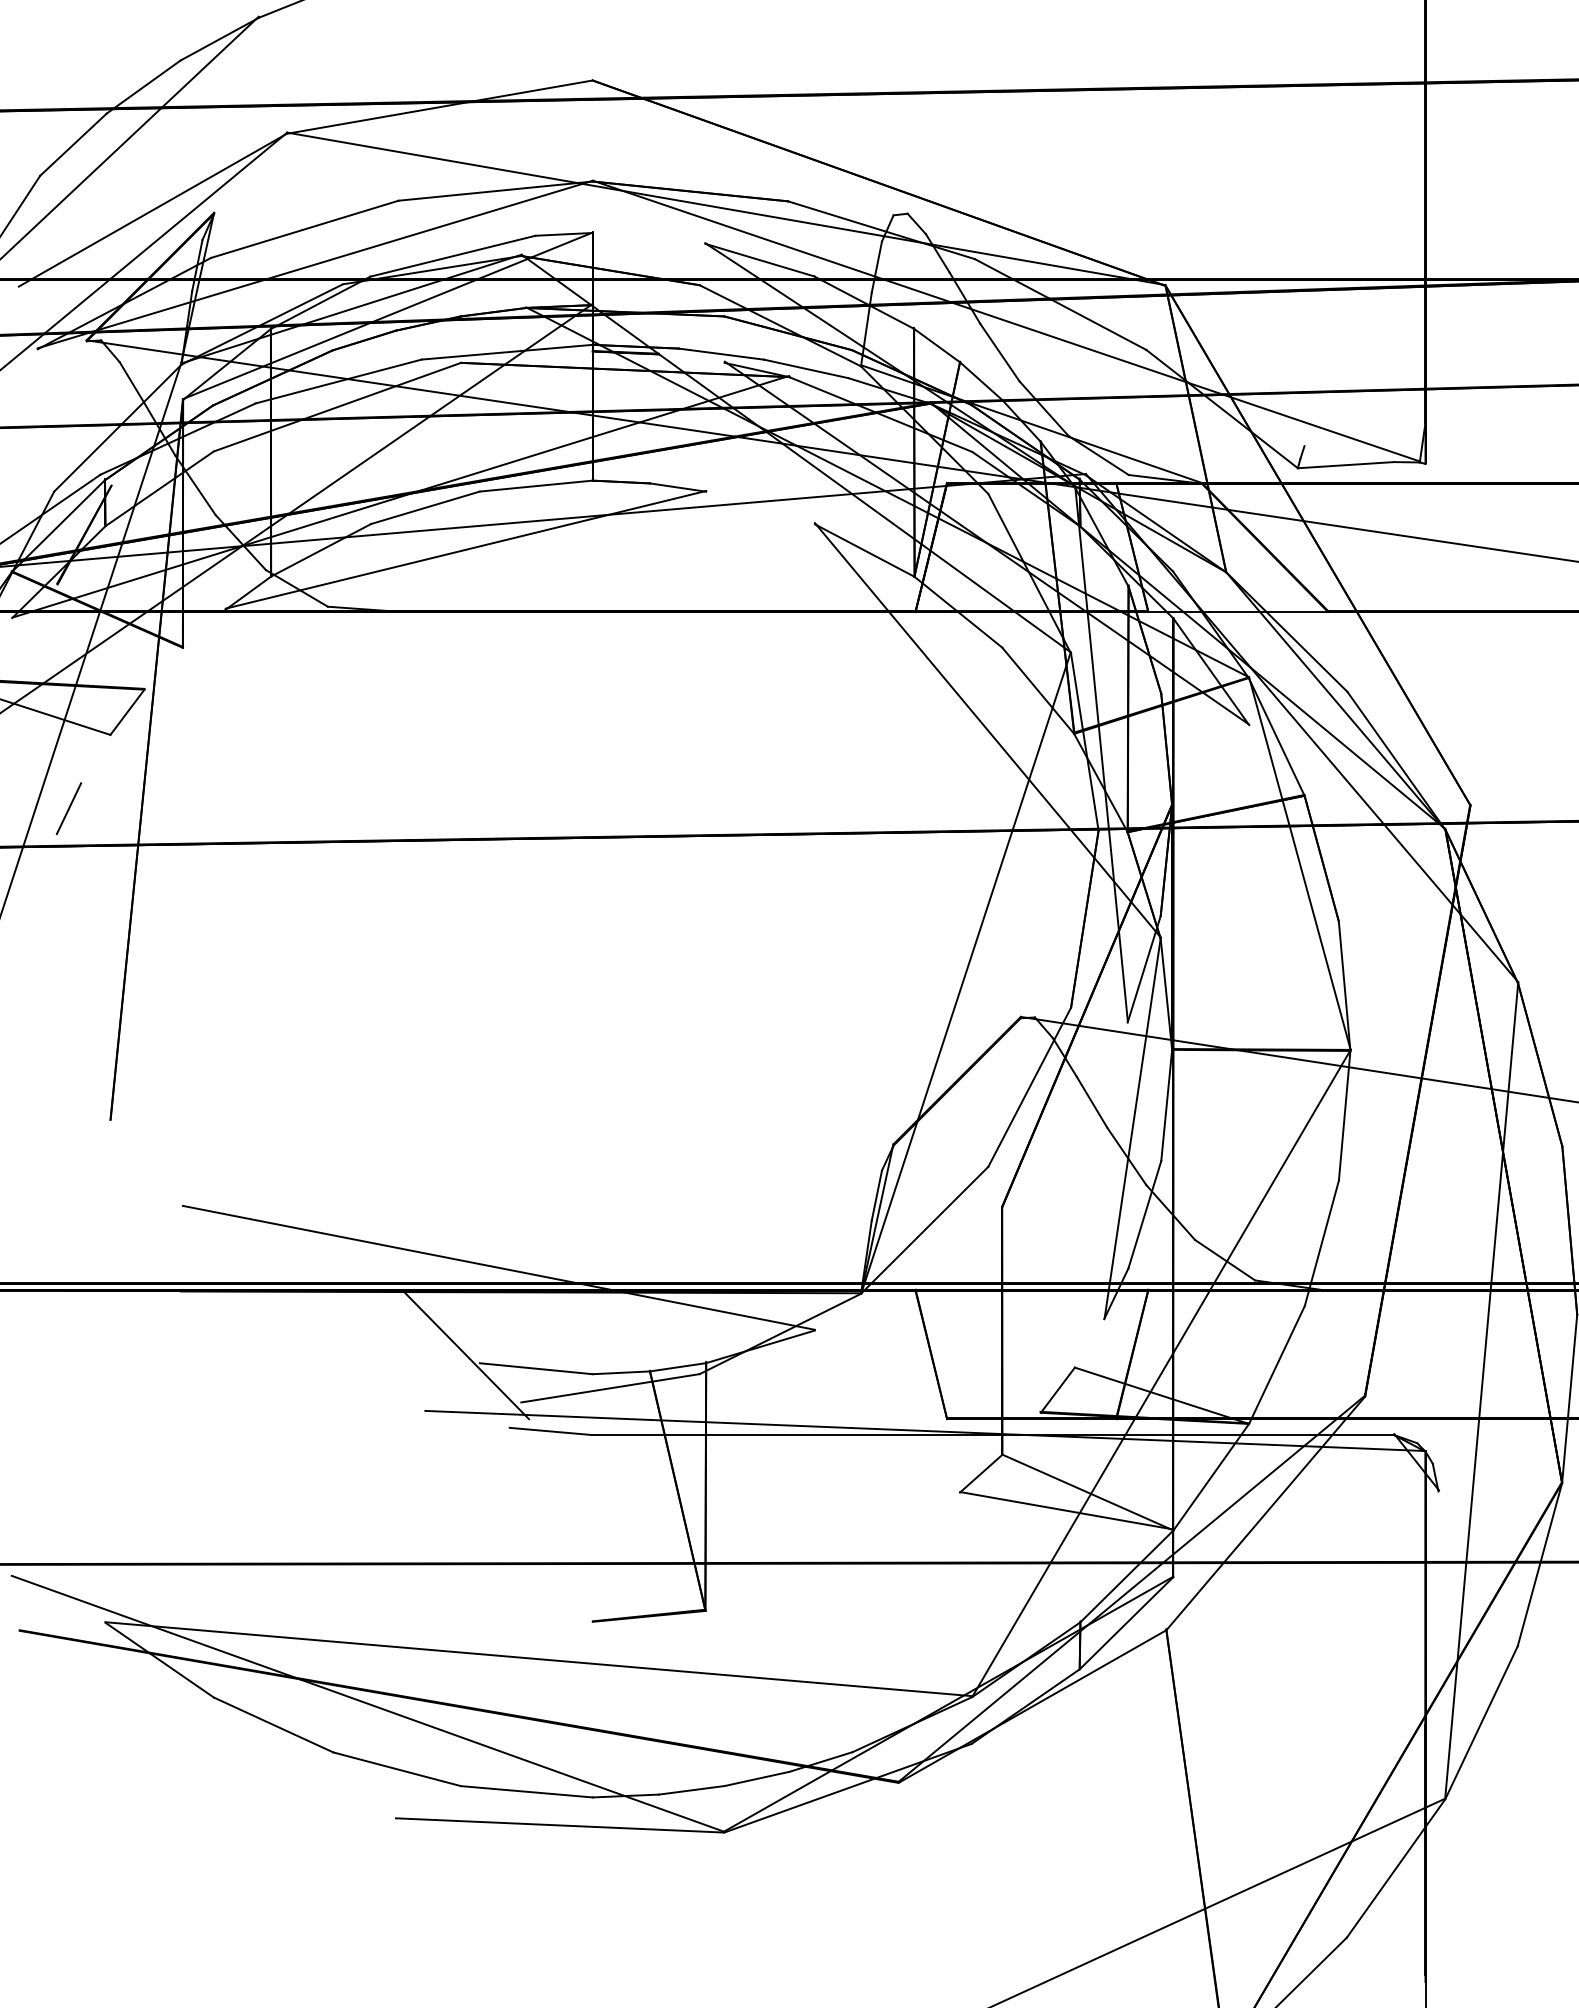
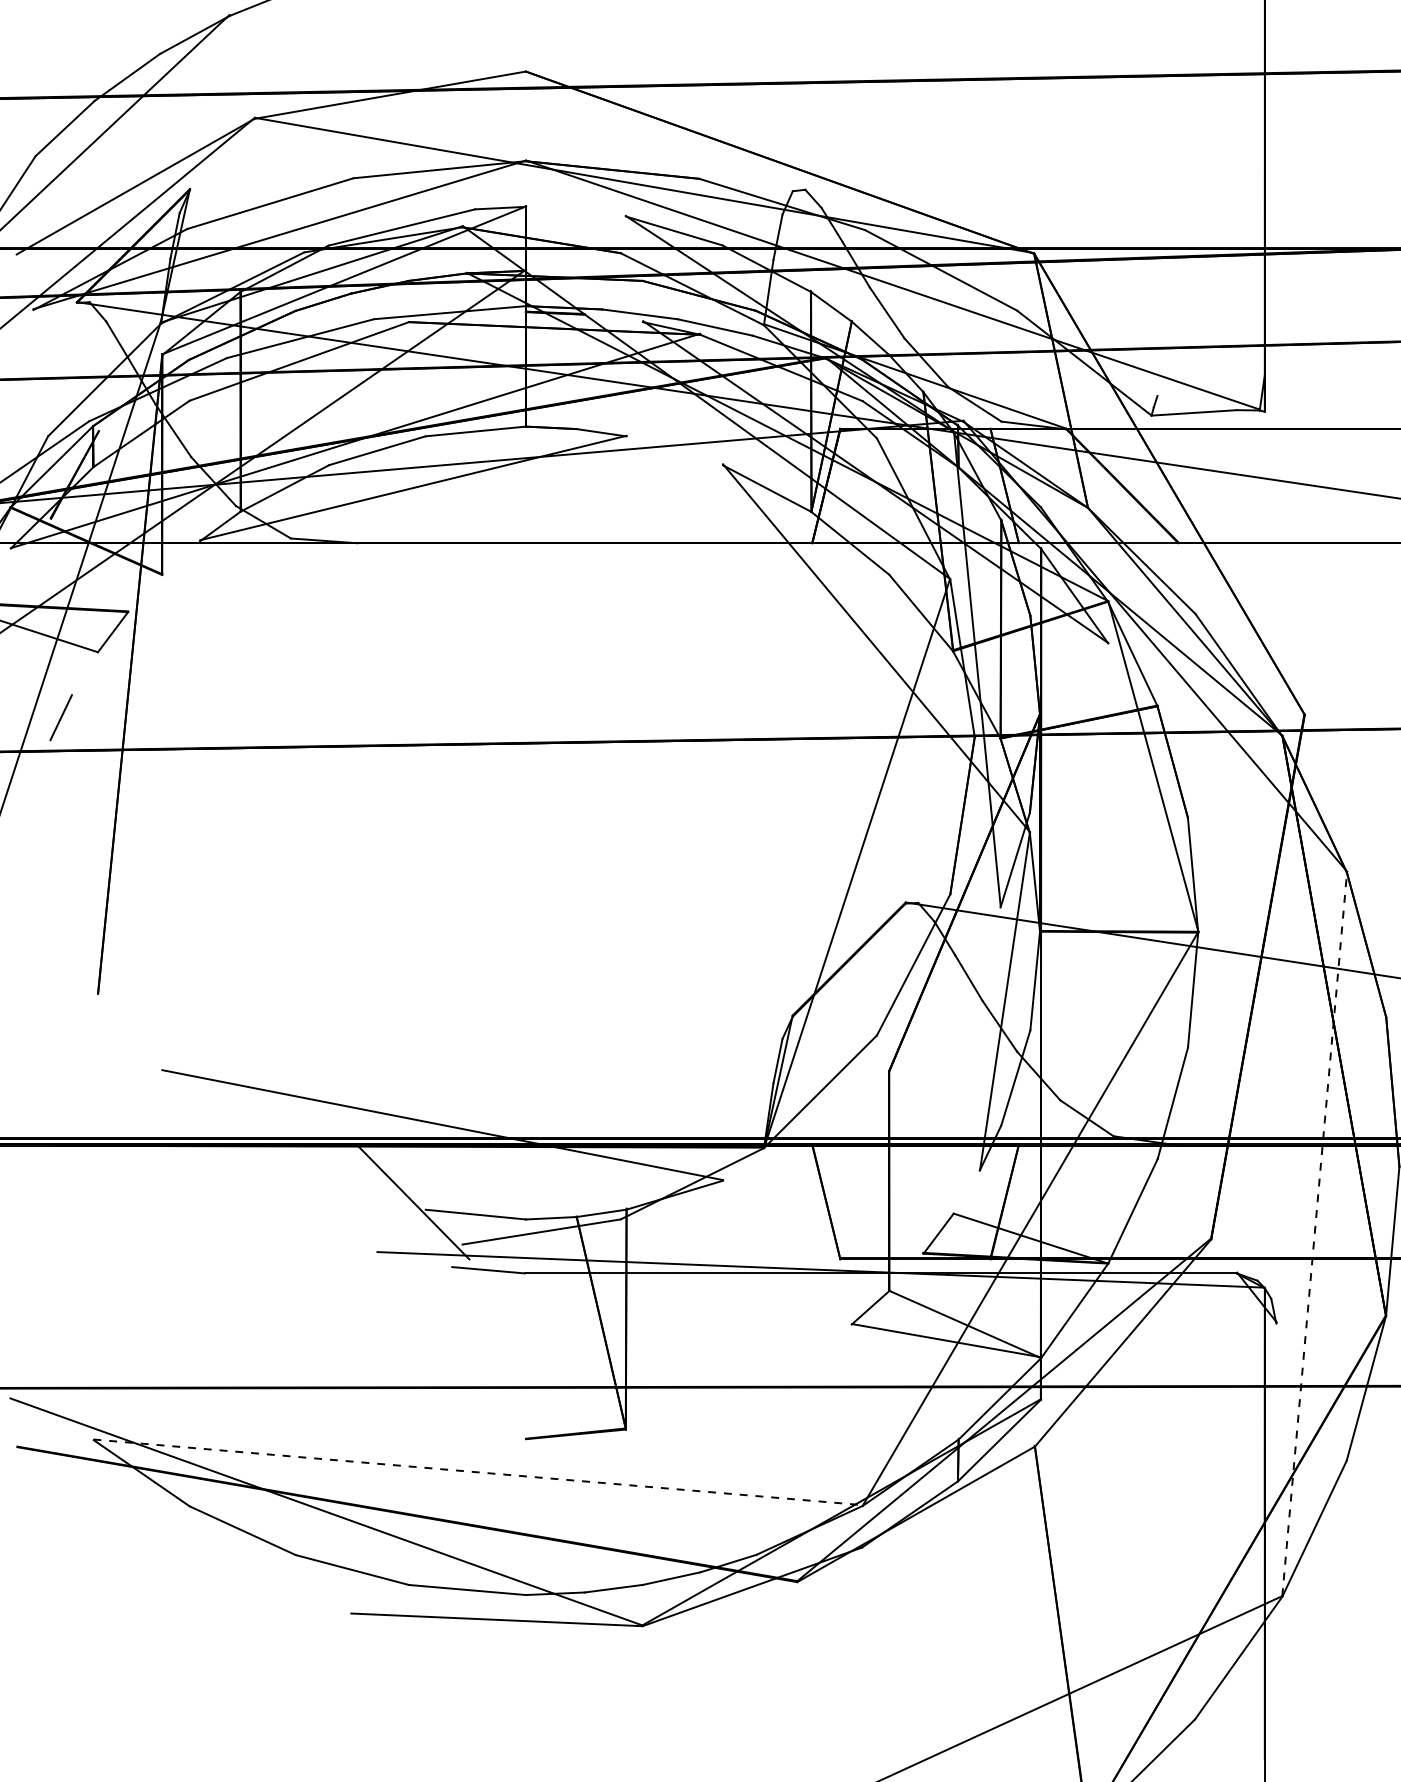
line: (1481, 1390) -> (1314, 1233), solid -> dashed
line: (539, 1659) -> (478, 1472), solid -> dashed

